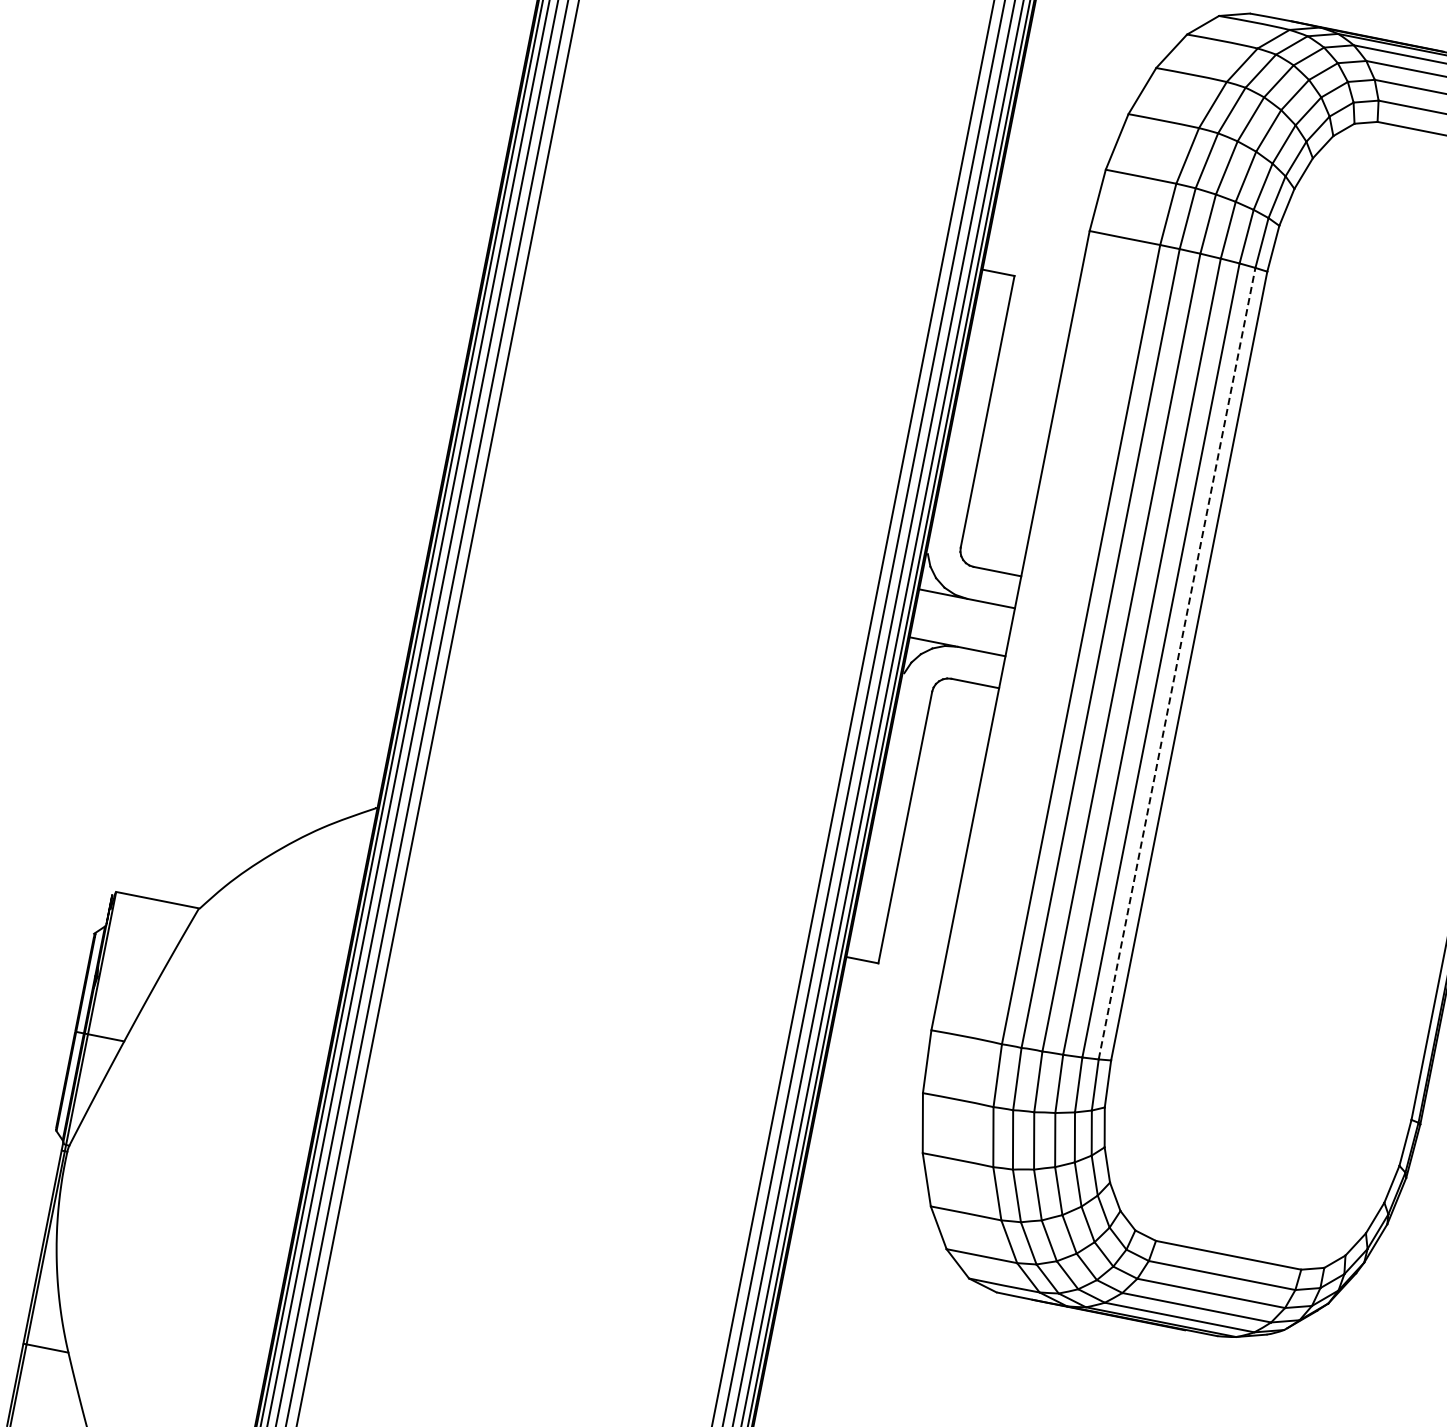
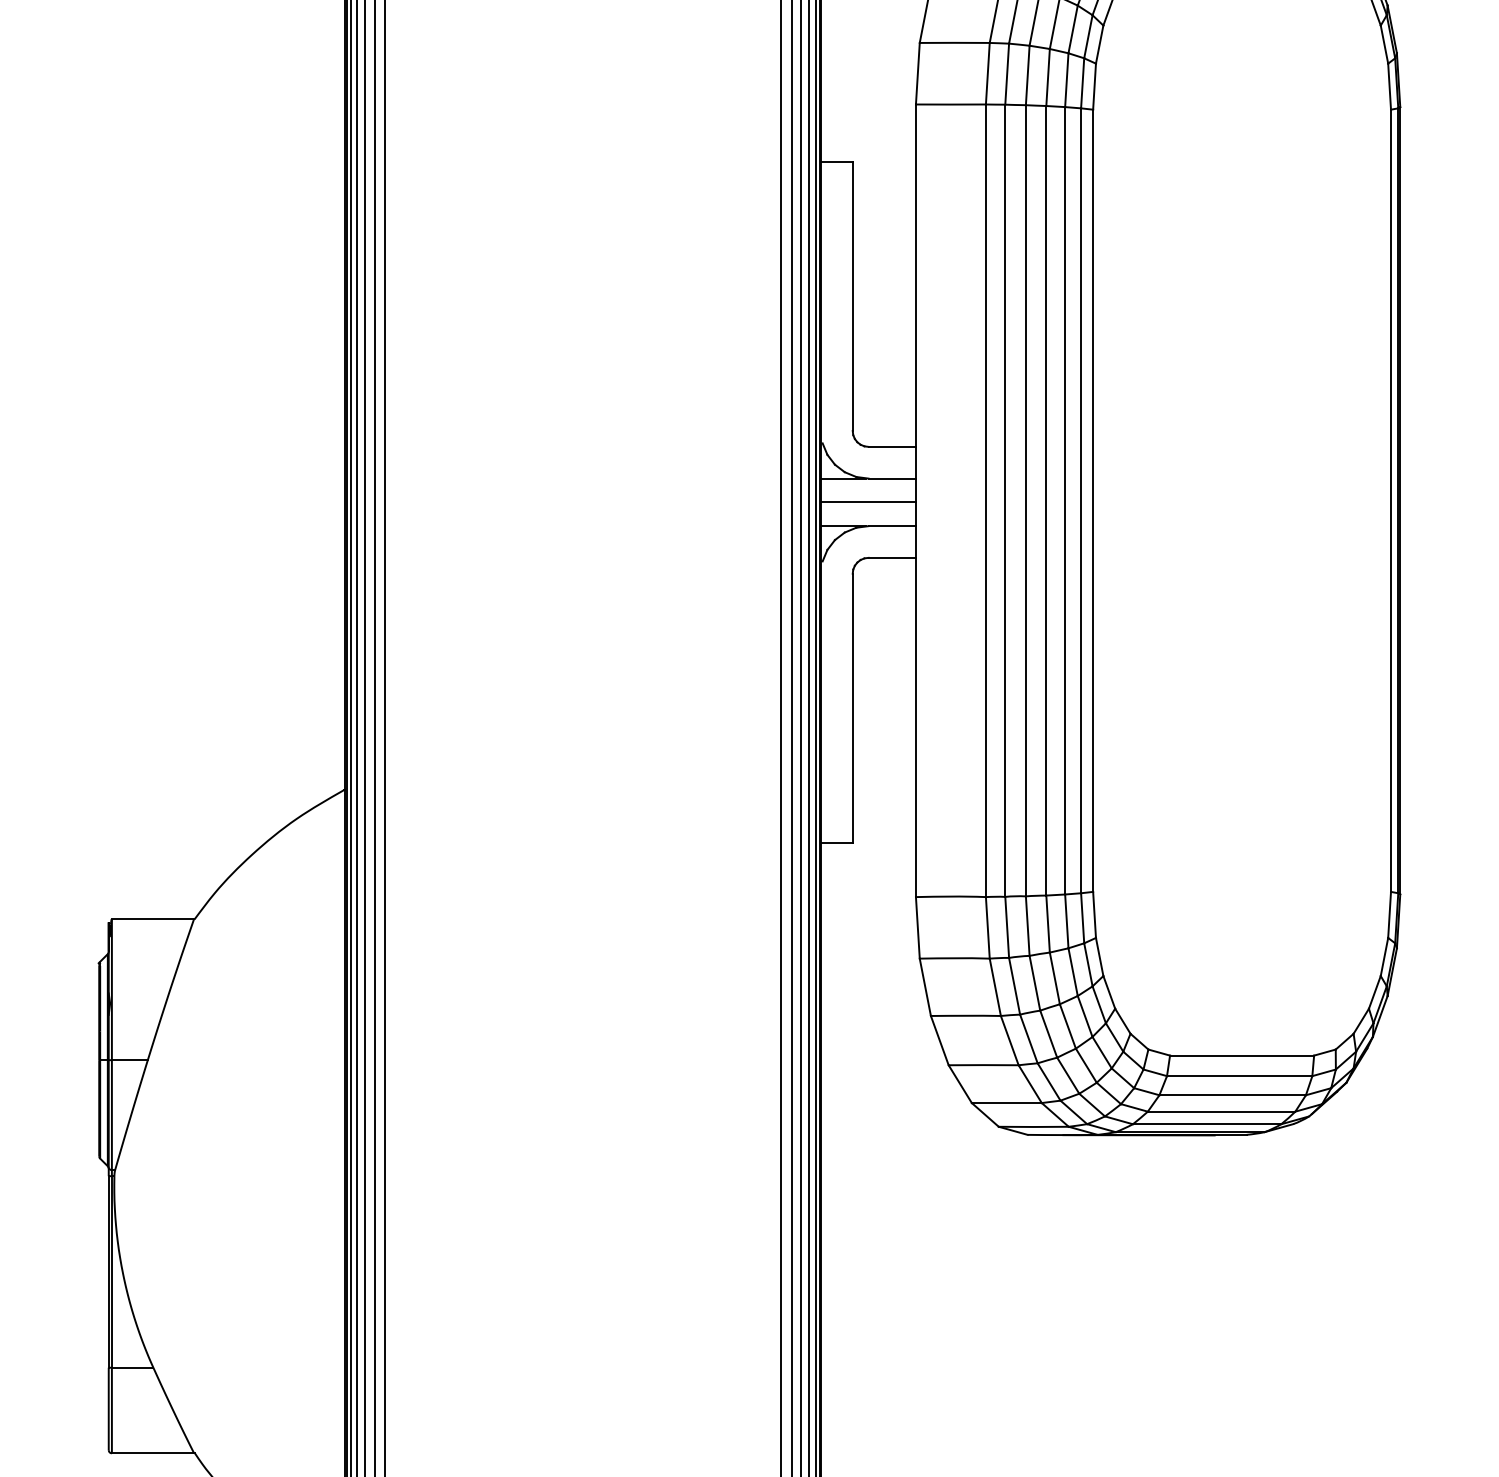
line: (962, 622) -> (868, 502), added
line: (1177, 663) -> (1081, 500), dashed -> solid

